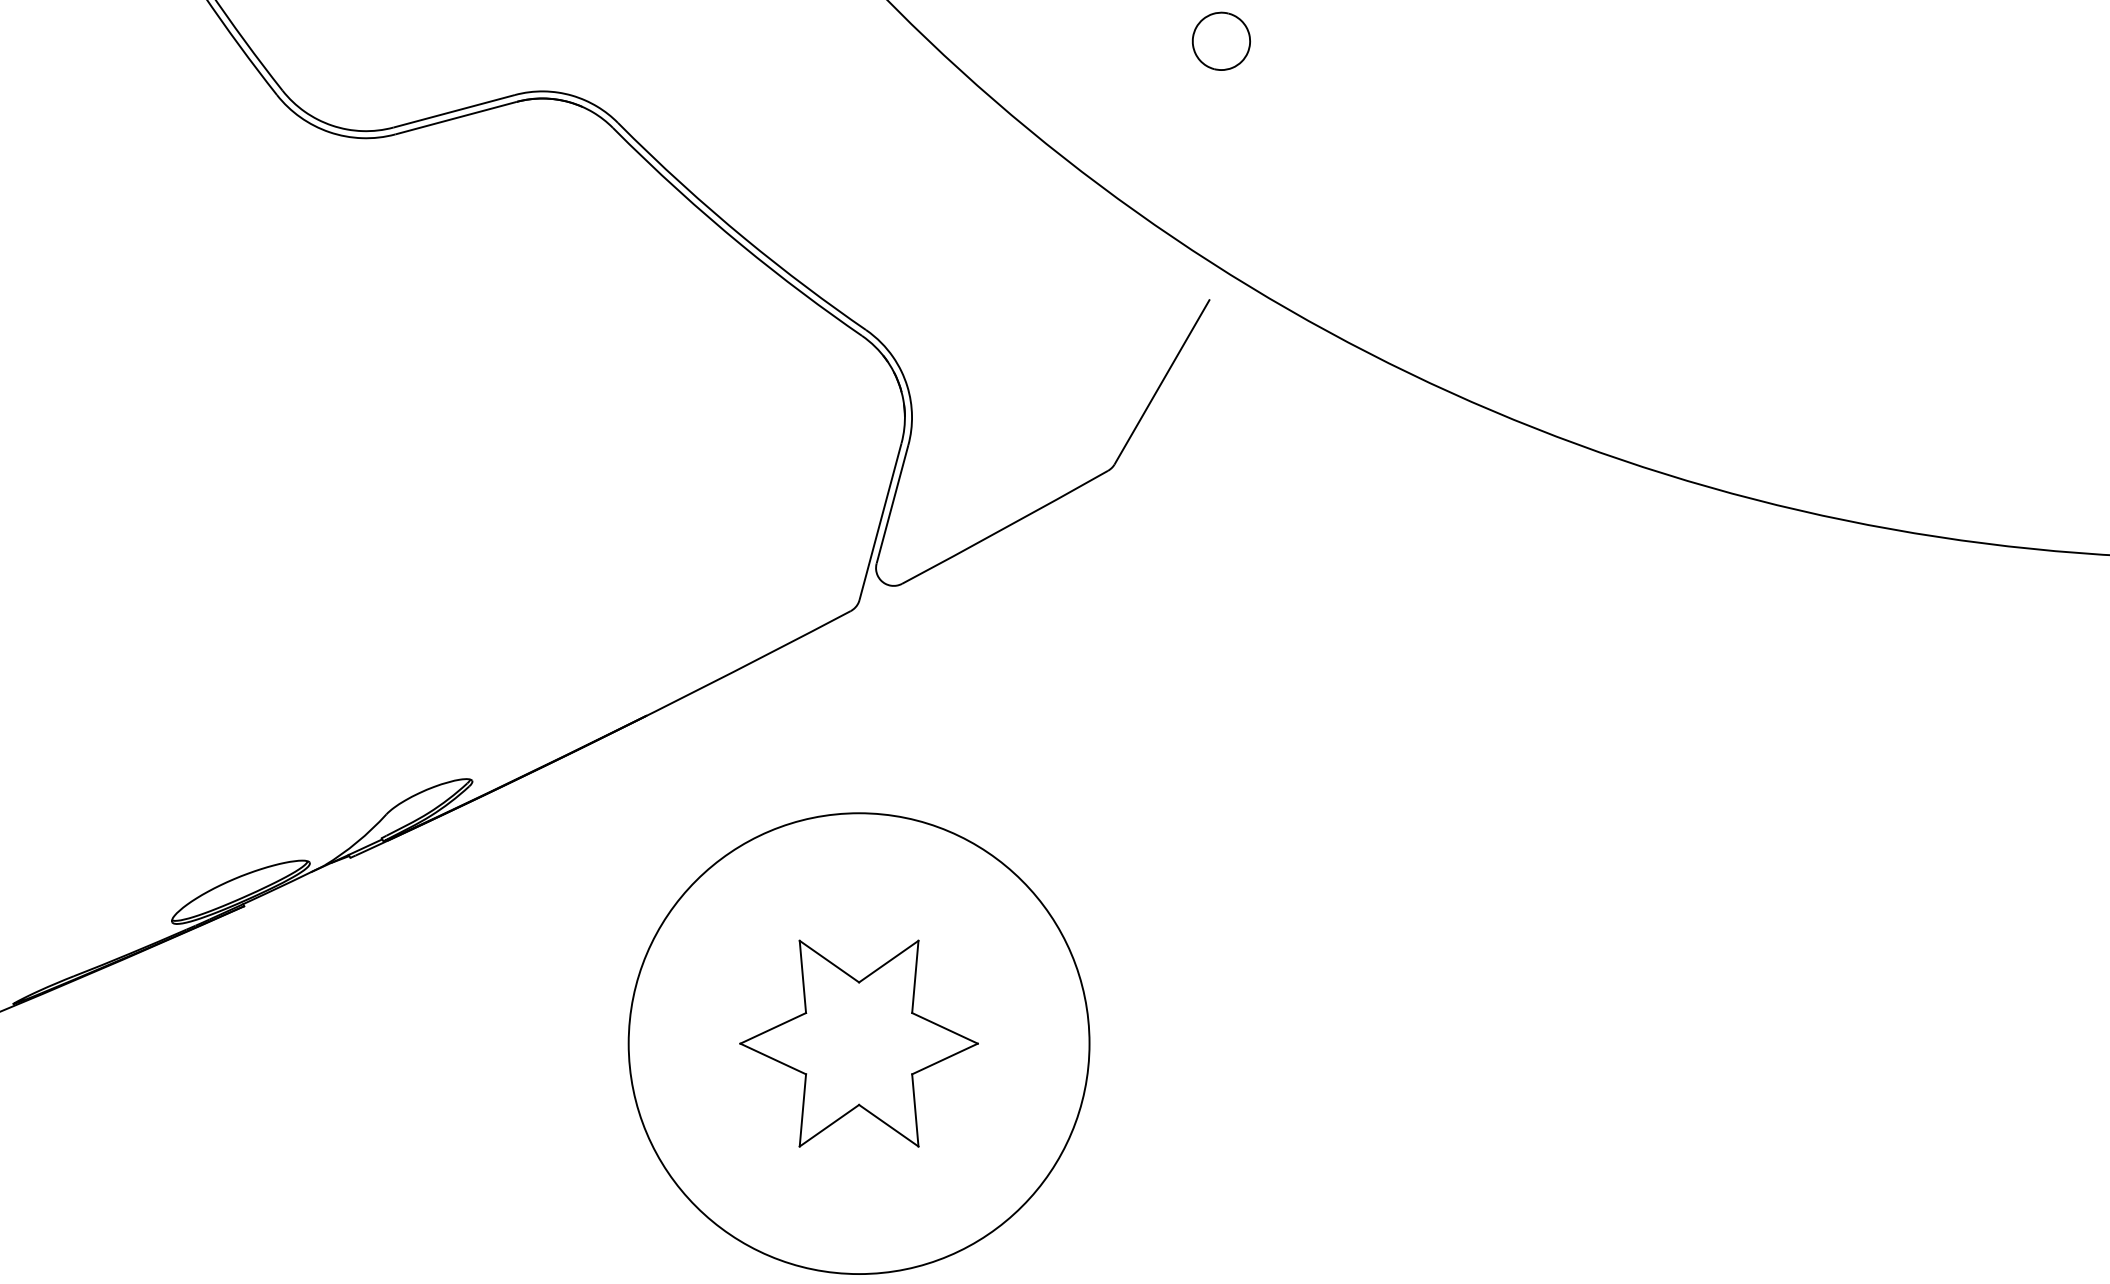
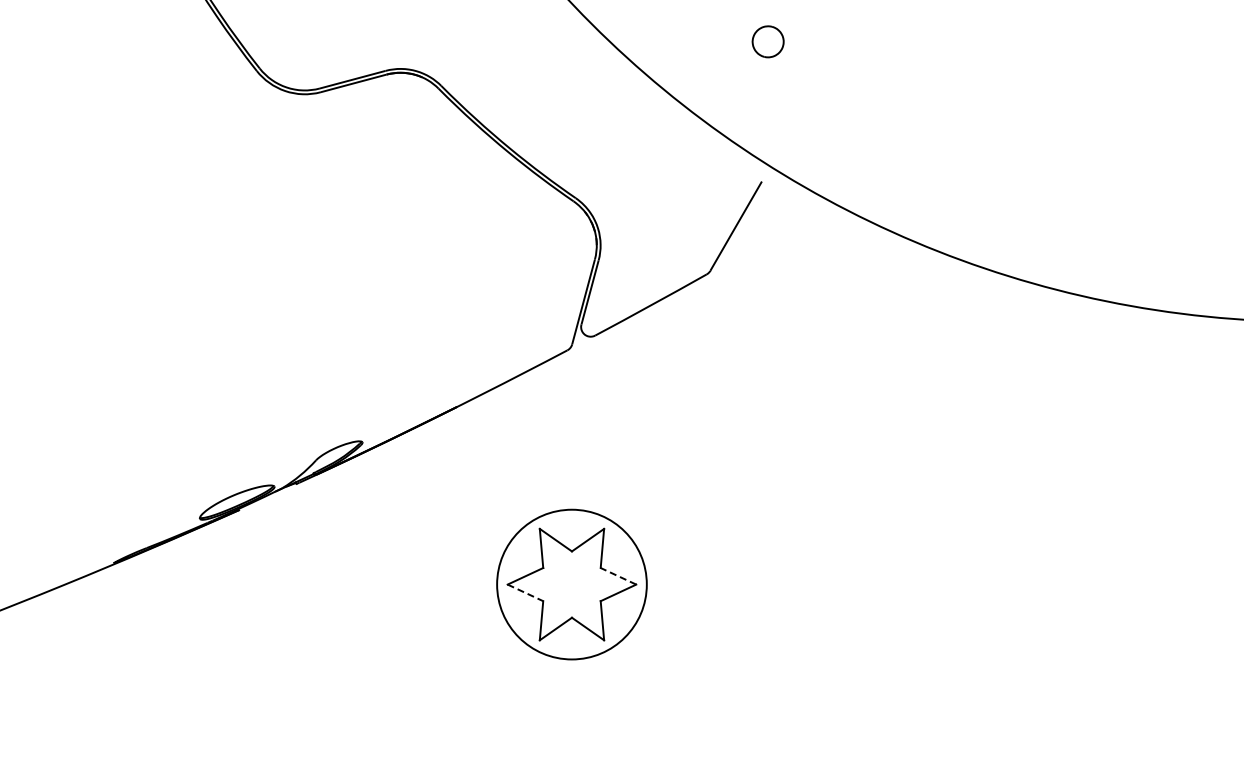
line: (945, 1028) -> (618, 576), solid -> dashed
circle: (858, 1043) -> (571, 584), size x0.6
line: (773, 1058) -> (525, 592), solid -> dashed

